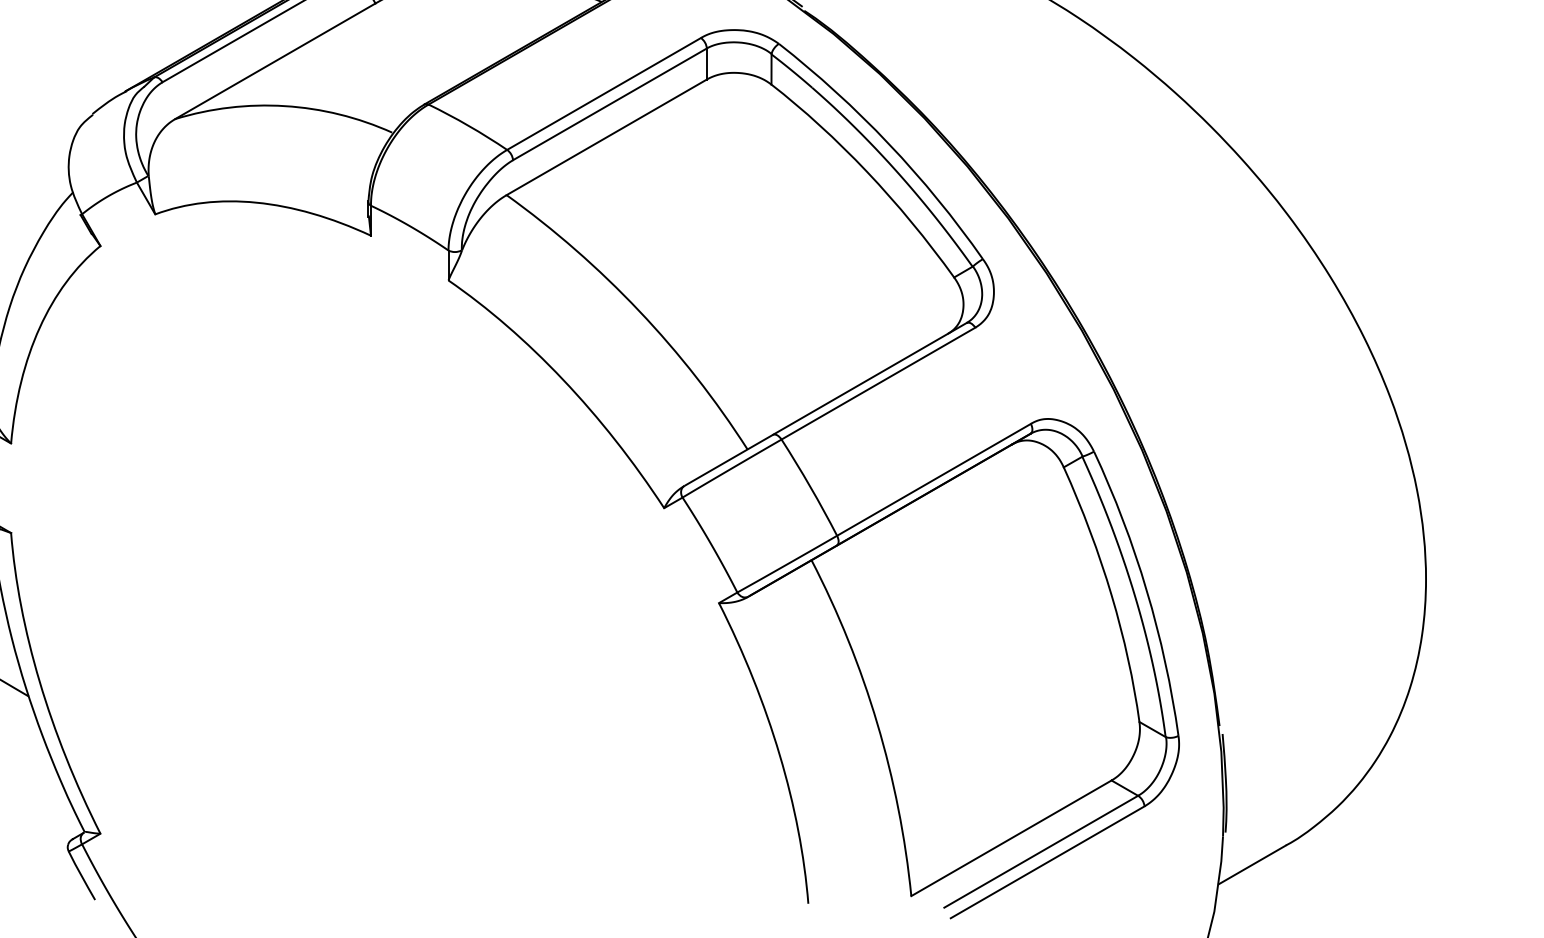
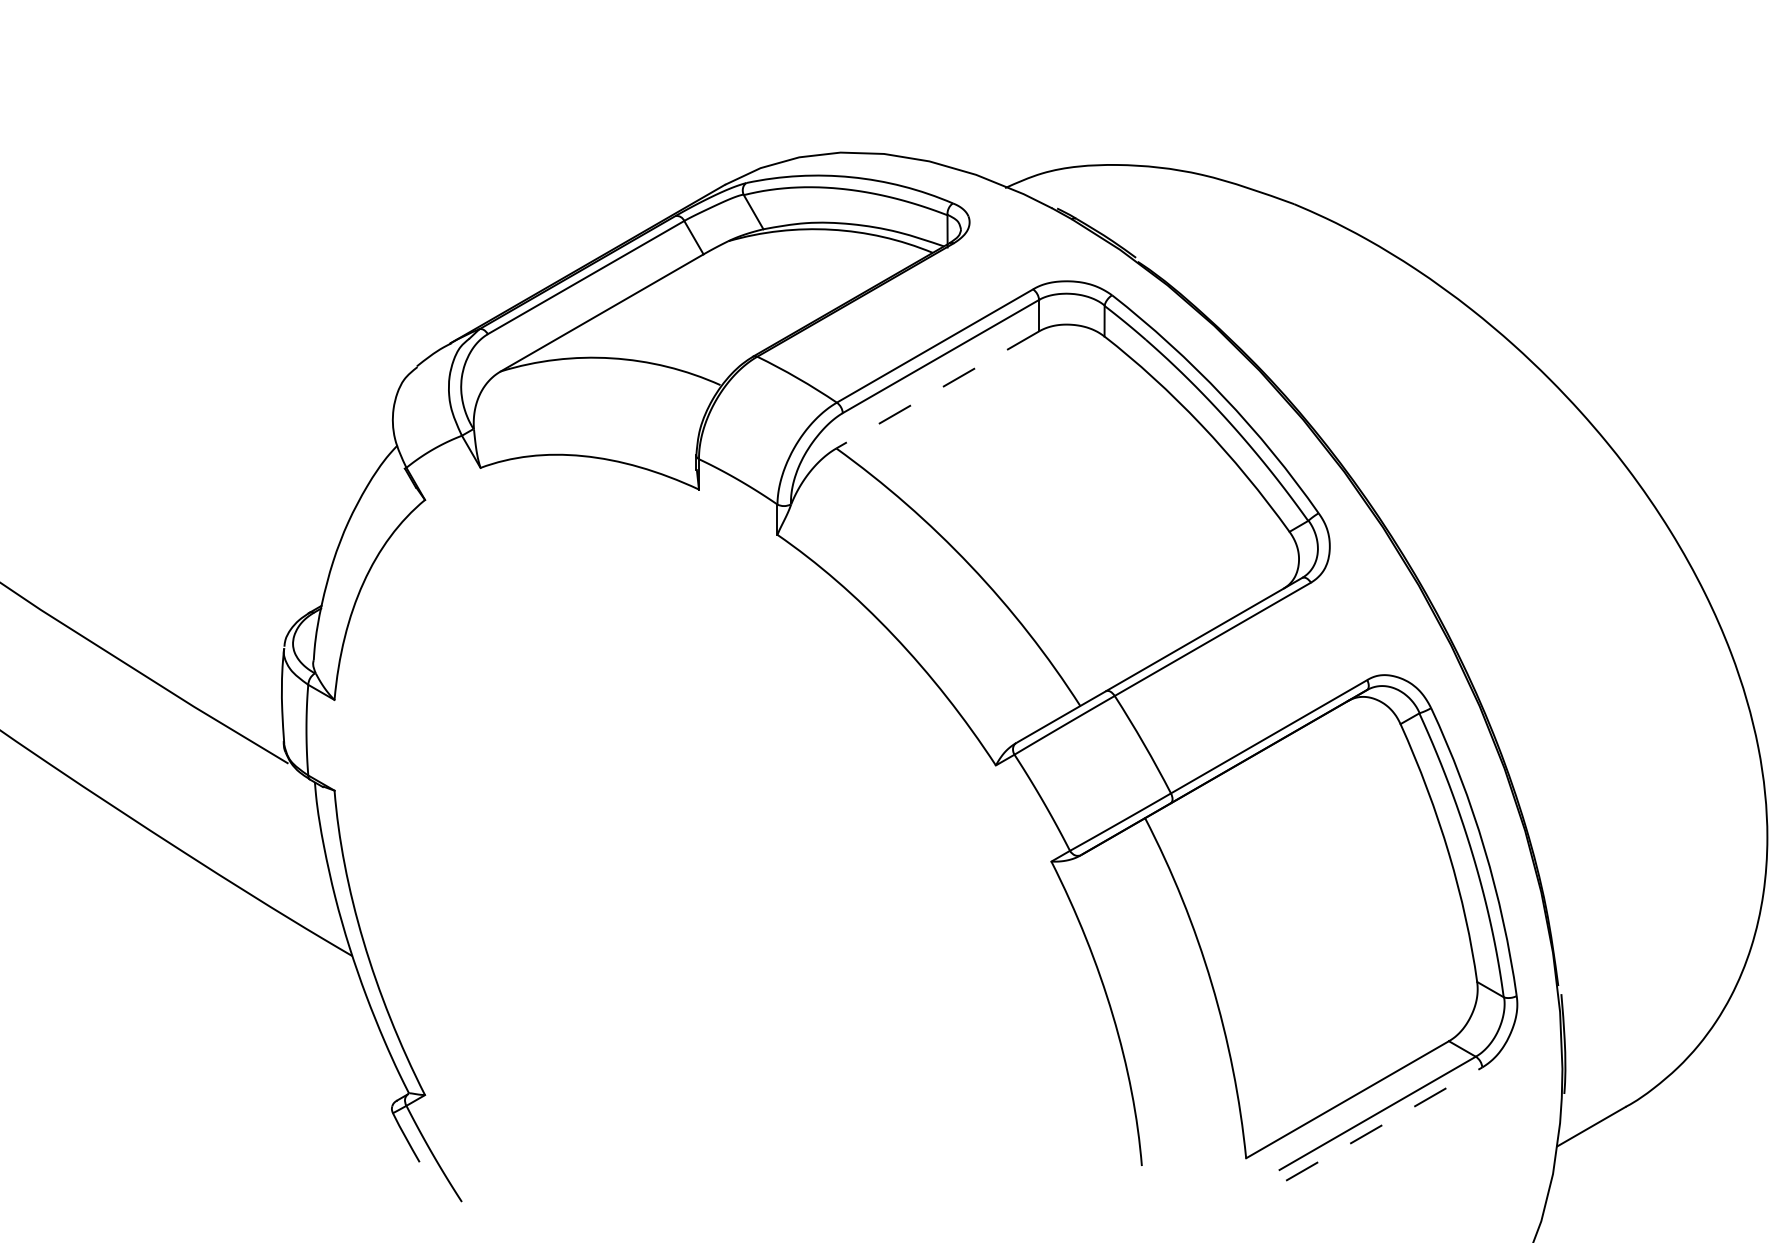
line: (606, 137) -> (937, 390), solid -> dashed
line: (1047, 861) -> (1384, 1123), solid -> dashed

